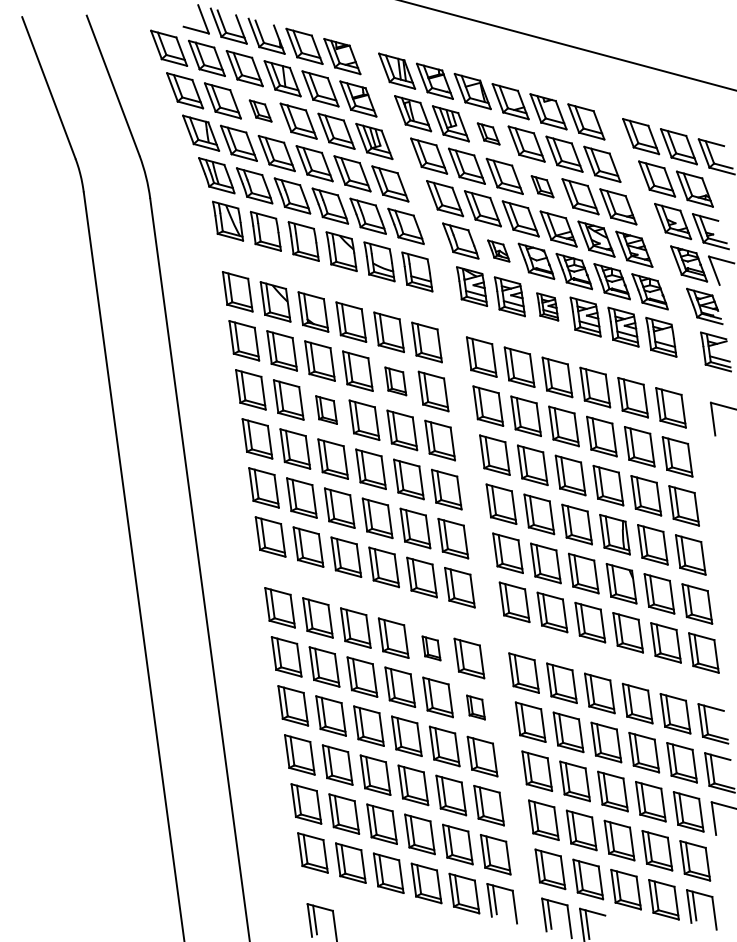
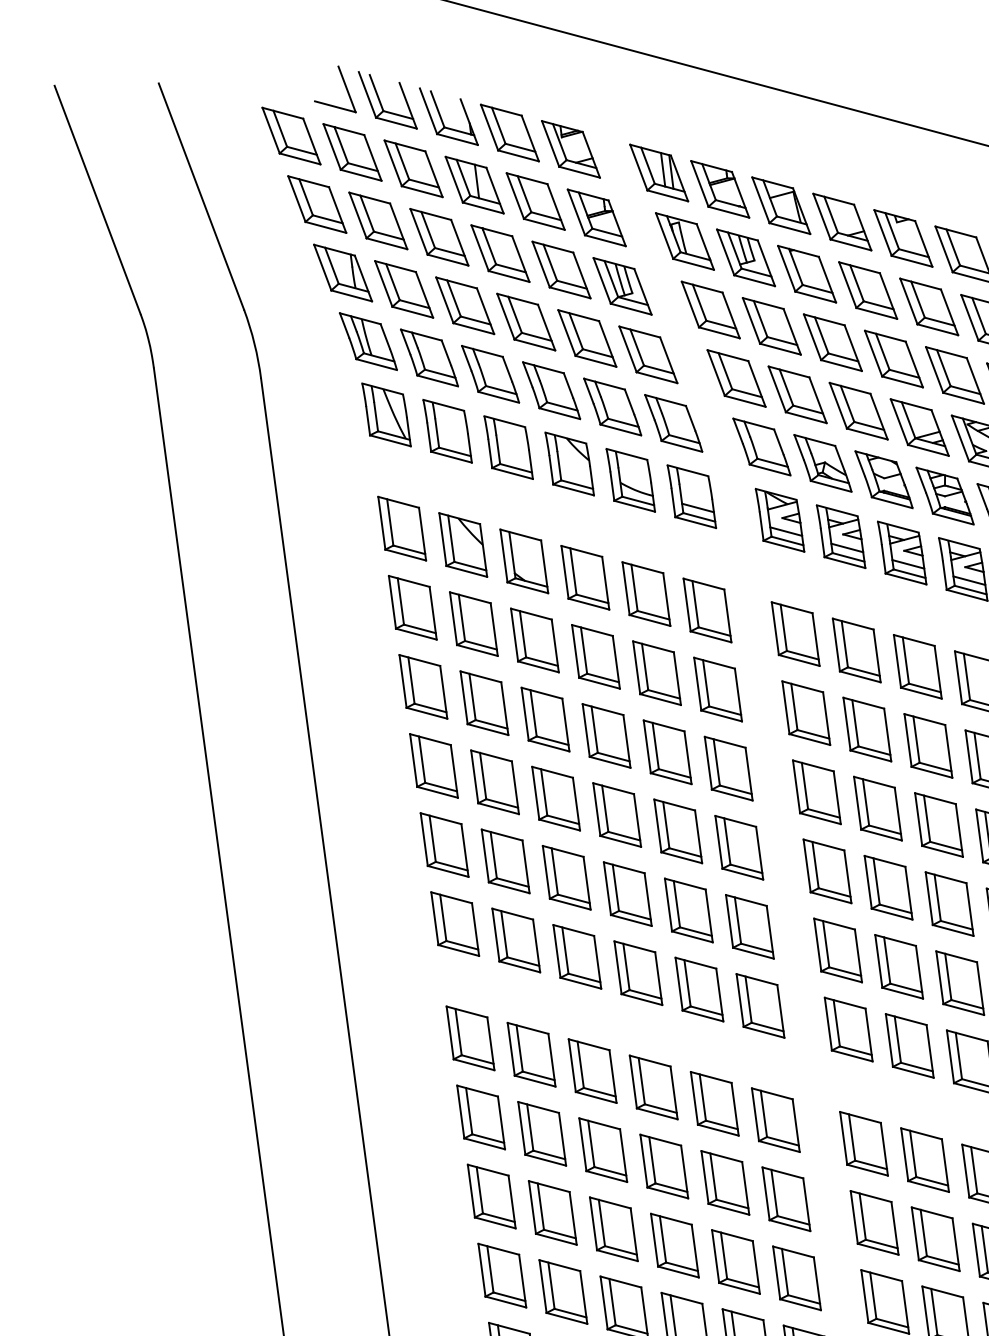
part: (260, 110) -> (438, 236), size x1.67
part: (488, 133) -> (806, 273), size x1.67
part: (542, 186) -> (893, 358), size x1.67
part: (498, 250) -> (822, 462), size x1.67
part: (547, 306) -> (901, 552), size x1.43
part: (395, 381) -> (656, 673), size x1.43
part: (326, 409) -> (545, 718), size x1.43
part: (431, 648) -> (714, 1103), size x1.67
part: (475, 707) -> (785, 1199), size x1.67

